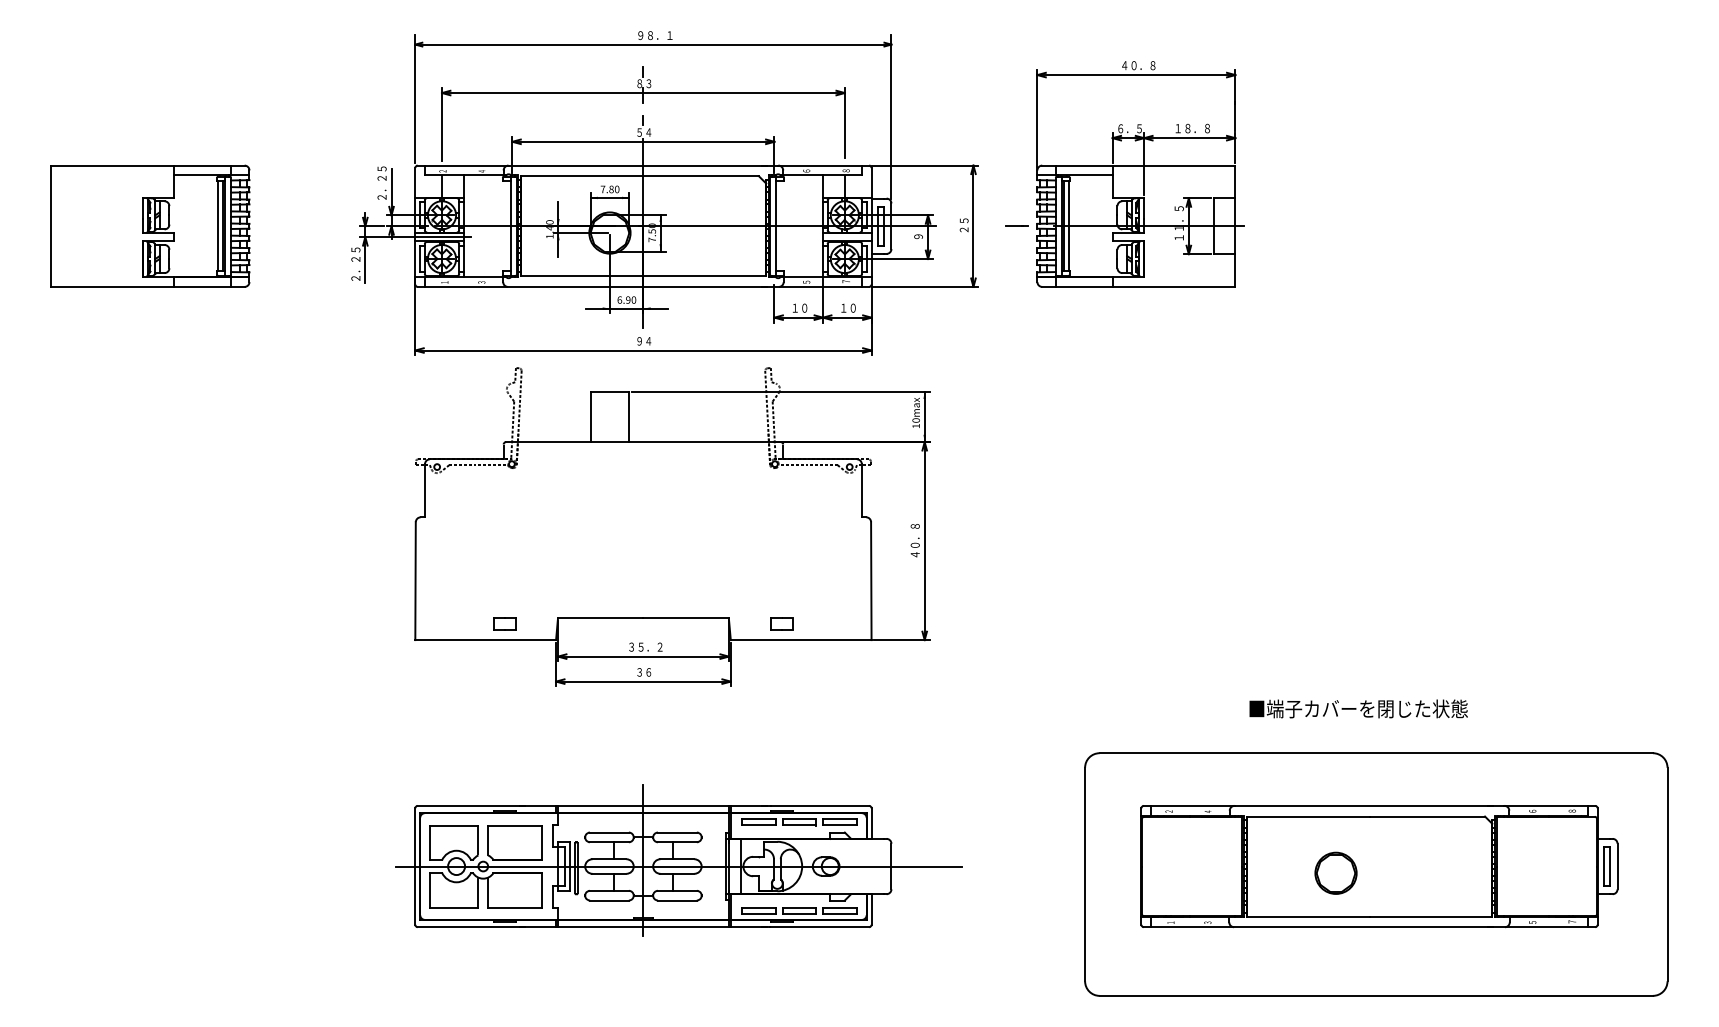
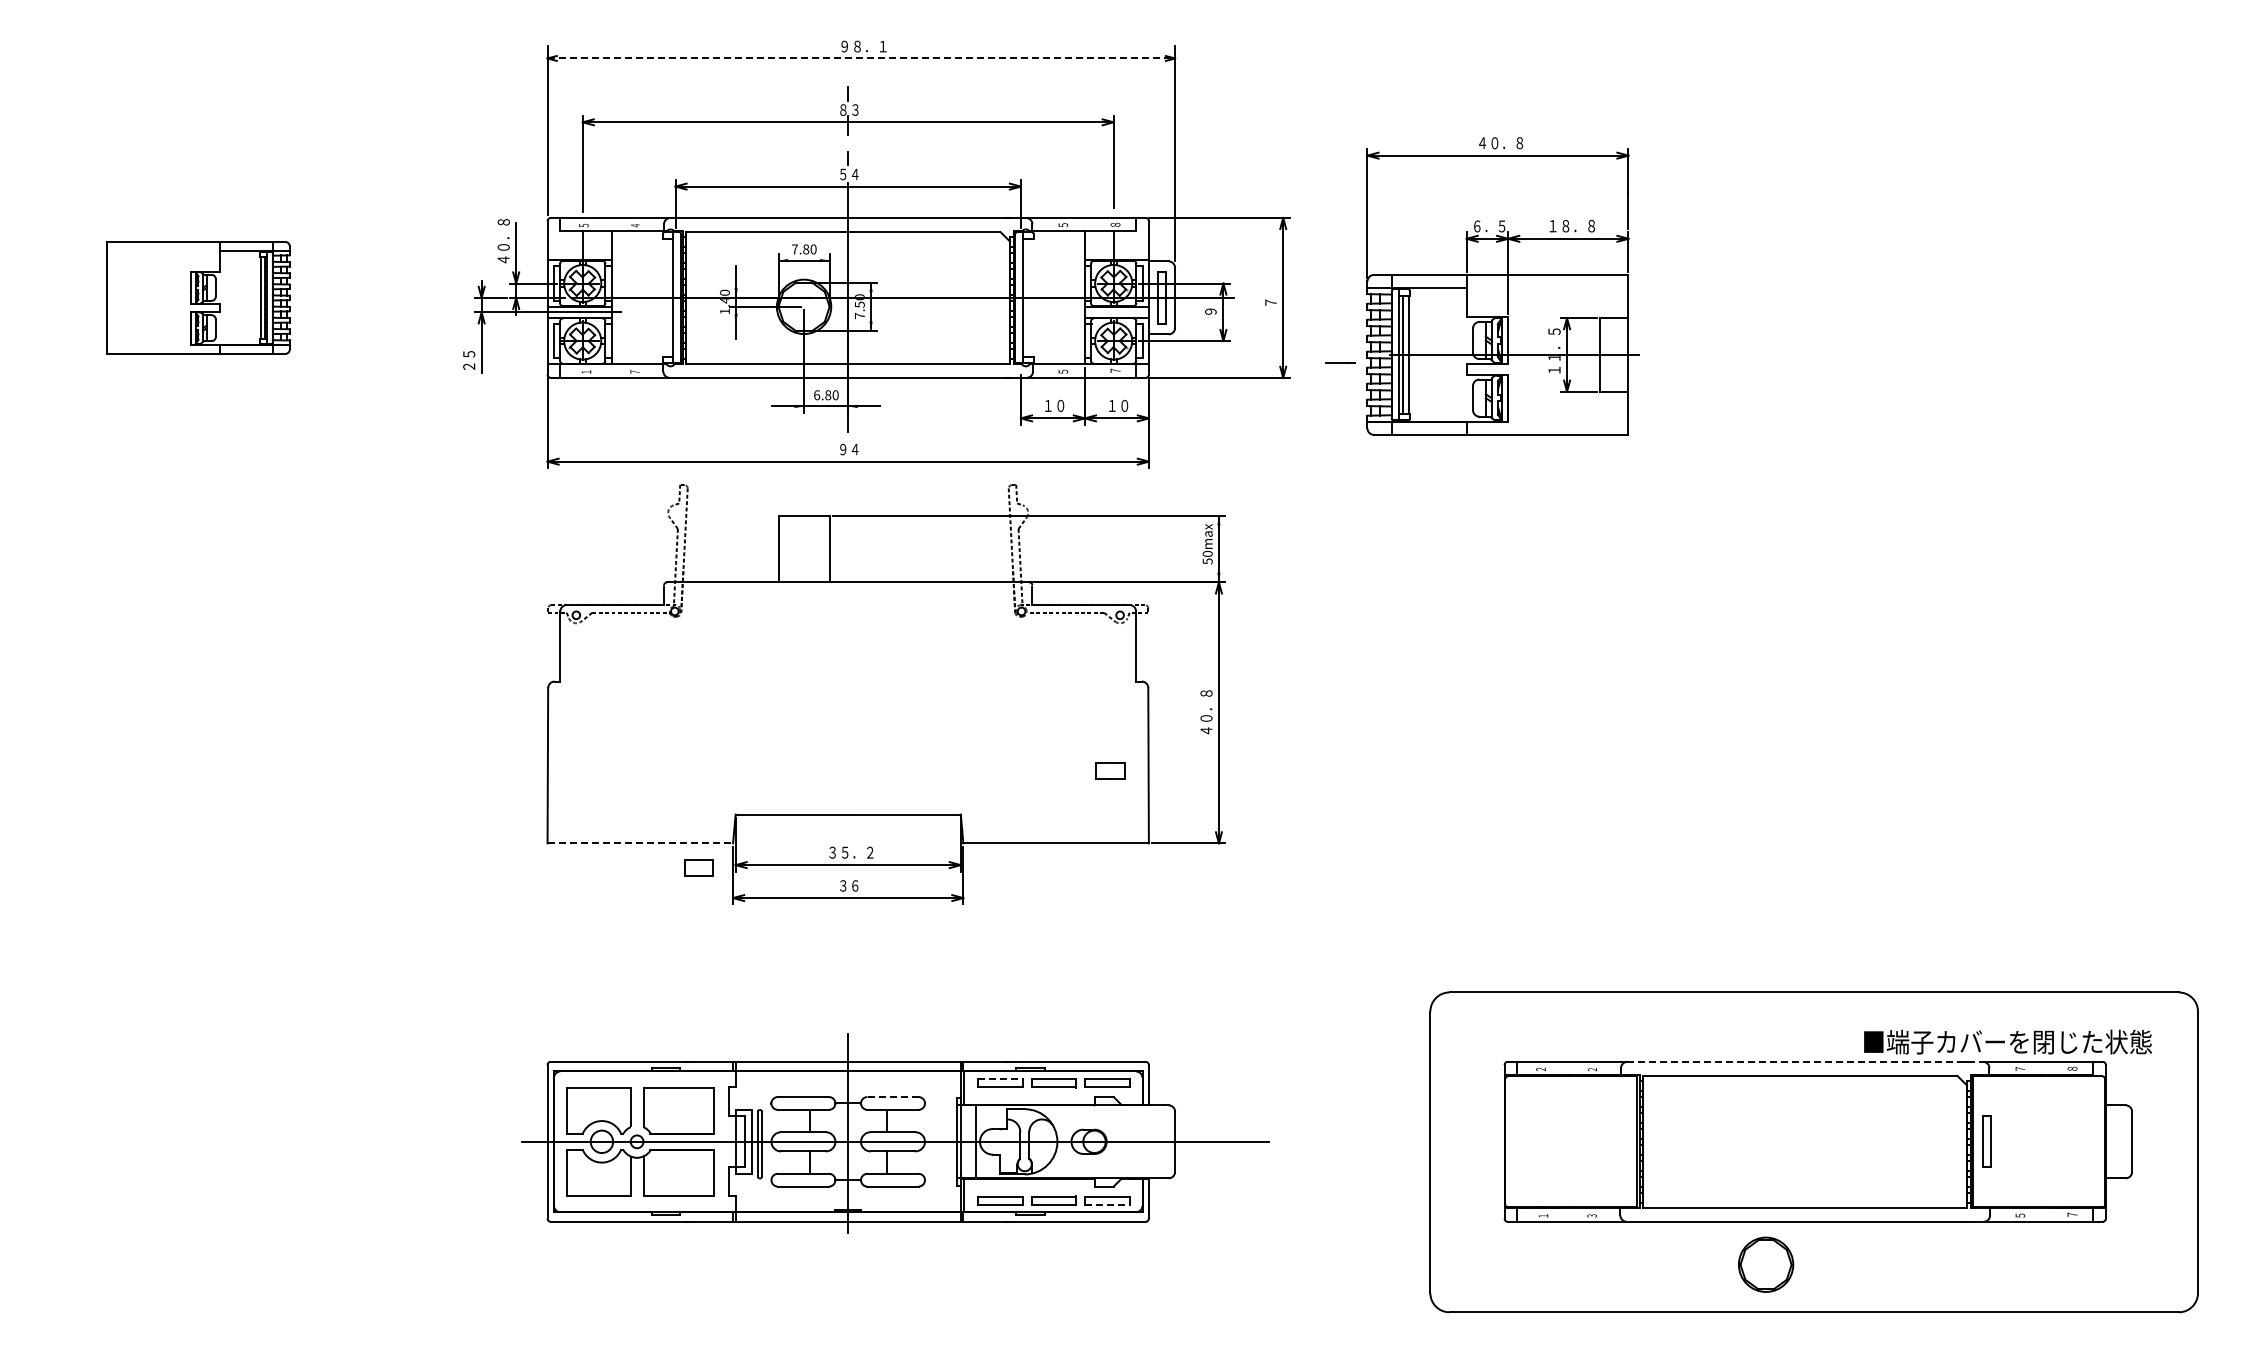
line: (653, 44) -> (861, 58), solid -> dashed
text: (442, 171) -> (583, 225), ２ -> ５
text: (806, 171) -> (1062, 225), ６ -> ５
part: (1139, 174) -> (1502, 286), moved
text: (381, 183) -> (503, 241), ２．２５ -> ４０．８
part: (150, 225) -> (198, 297), size x0.7
text: (963, 225) -> (1270, 296), ２５ -> ７
line: (1016, 225) -> (1340, 362), moved
text: (356, 260) -> (469, 342), ２．２５ -> ２５
text: (481, 282) -> (634, 371), ３ -> ７
text: (628, 300) -> (828, 395), 6.90 -> 6.80
text: (916, 426) -> (1207, 561), 10max -> 50max
part: (504, 624) -> (698, 867), moved
part: (781, 624) -> (1110, 770), moved
line: (485, 640) -> (640, 843), solid -> dashed
text: (1358, 708) -> (2007, 1041), moved
line: (1369, 805) -> (1805, 1061), solid -> dashed
text: (1532, 810) -> (2020, 1068), ６ -> ７
text: (1207, 811) -> (1591, 1069), ４ -> ２
line: (758, 819) -> (1000, 1079), solid -> dashed
line: (677, 832) -> (893, 1097), solid -> dashed
part: (1607, 866) -> (1986, 1141), moved
part: (1336, 873) -> (1766, 1264), moved
line: (840, 914) -> (1107, 1204), solid -> dashed

